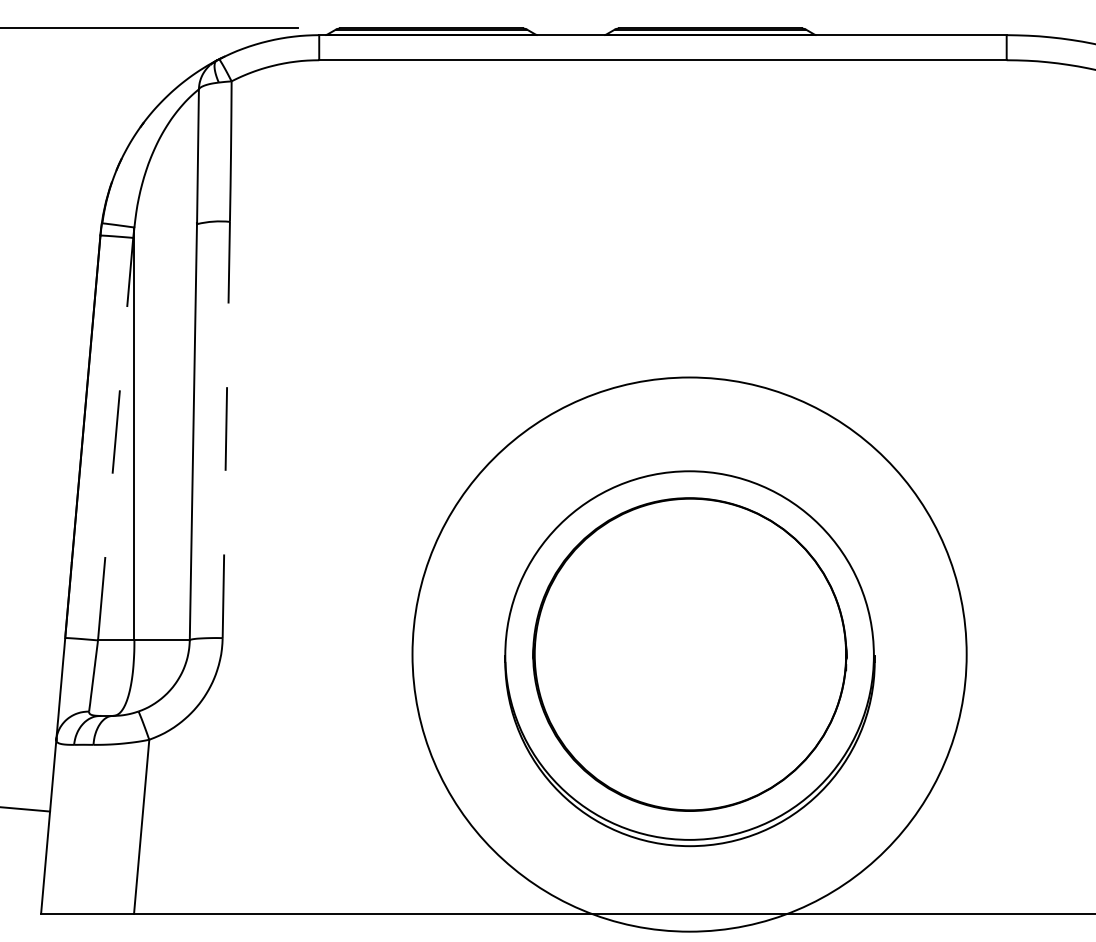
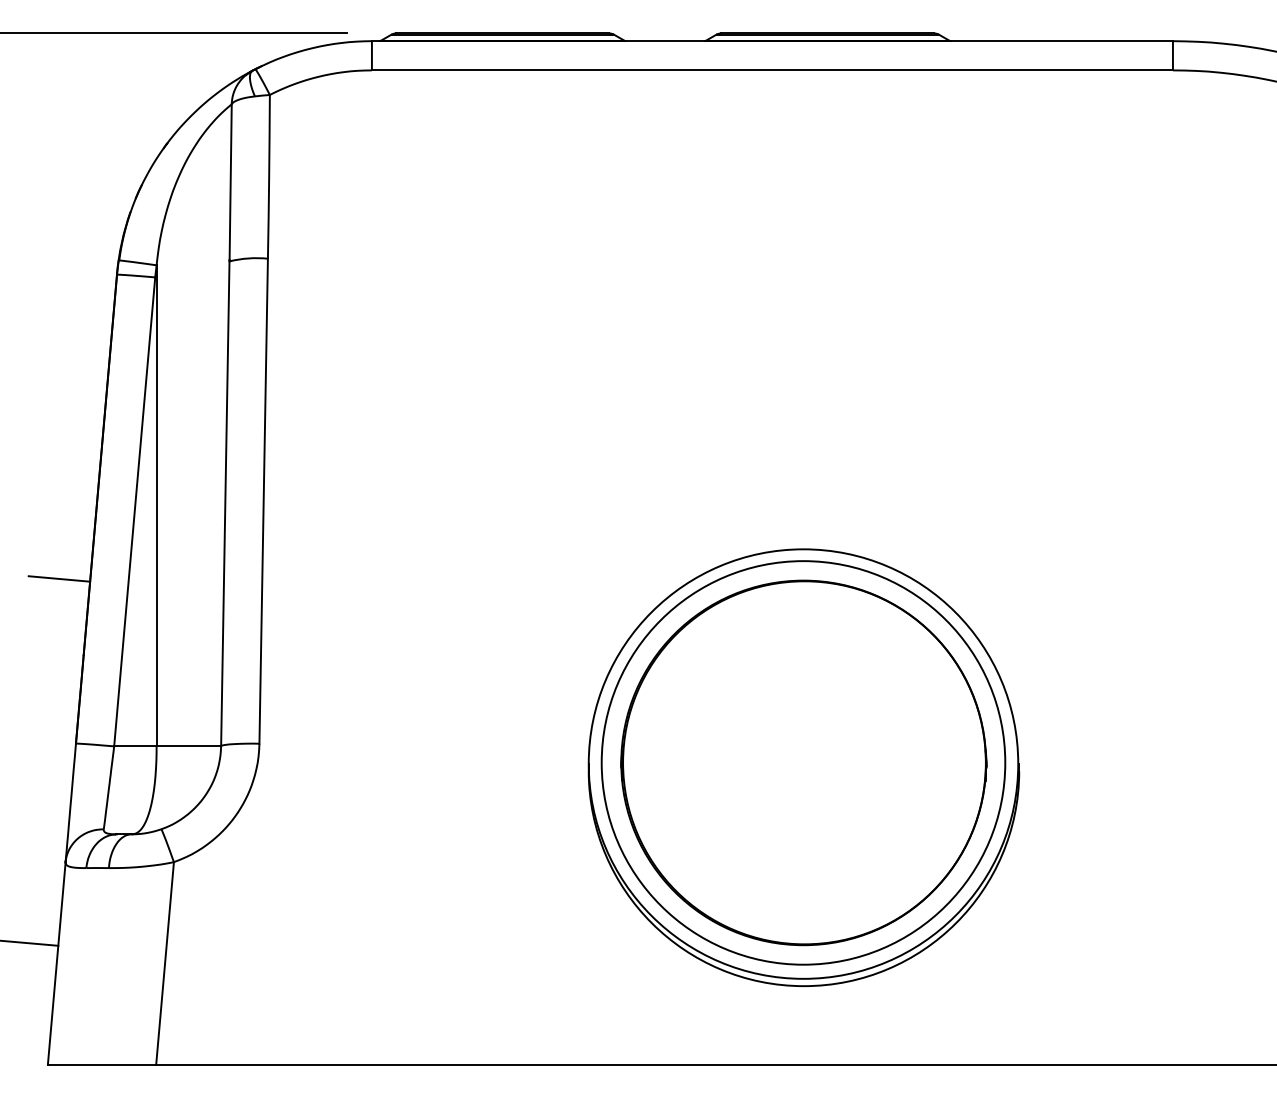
line: (226, 429) -> (263, 500), dashed -> solid
line: (115, 439) -> (134, 512), dashed -> solid
line: (50, 496) -> (58, 578), added
circle: (689, 654) -> (803, 762), size x0.62

